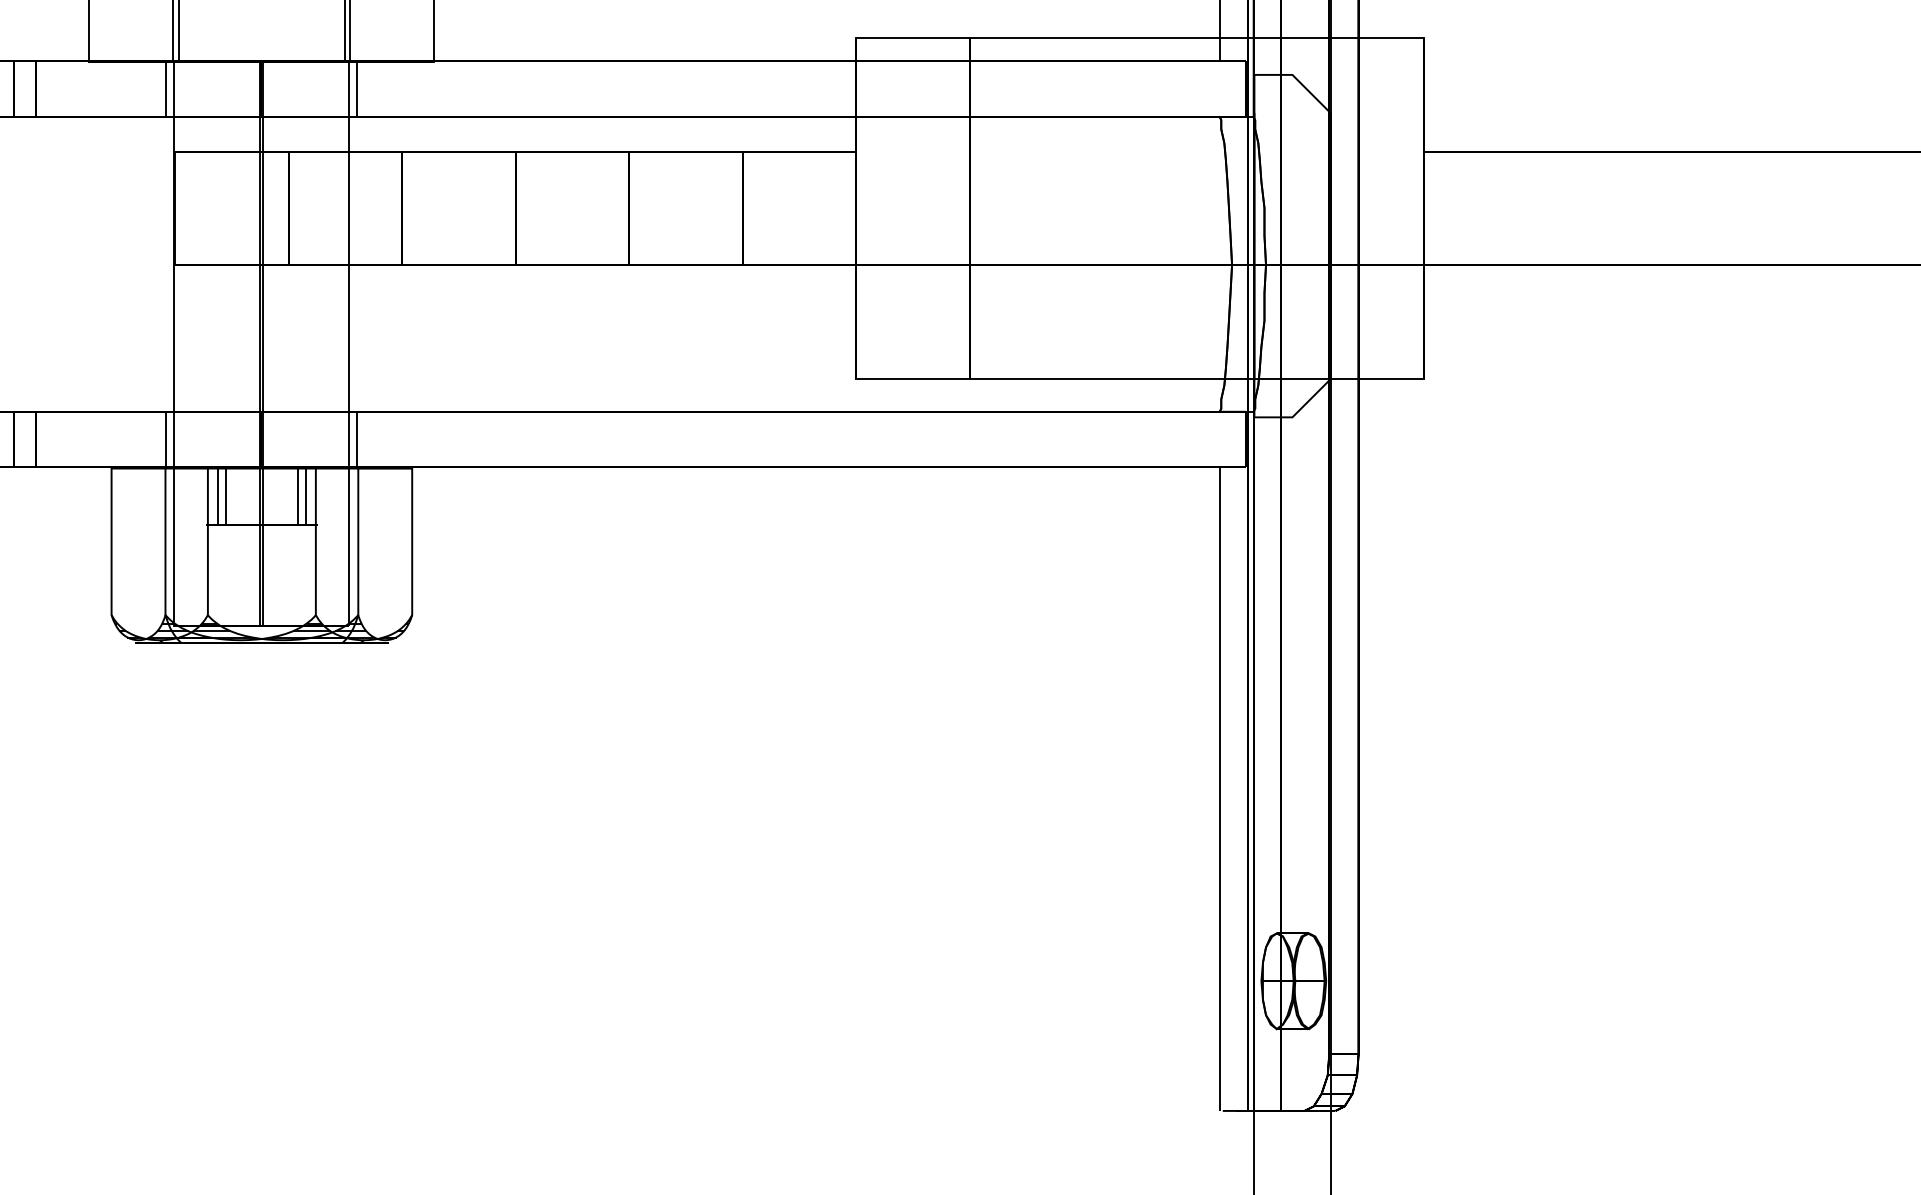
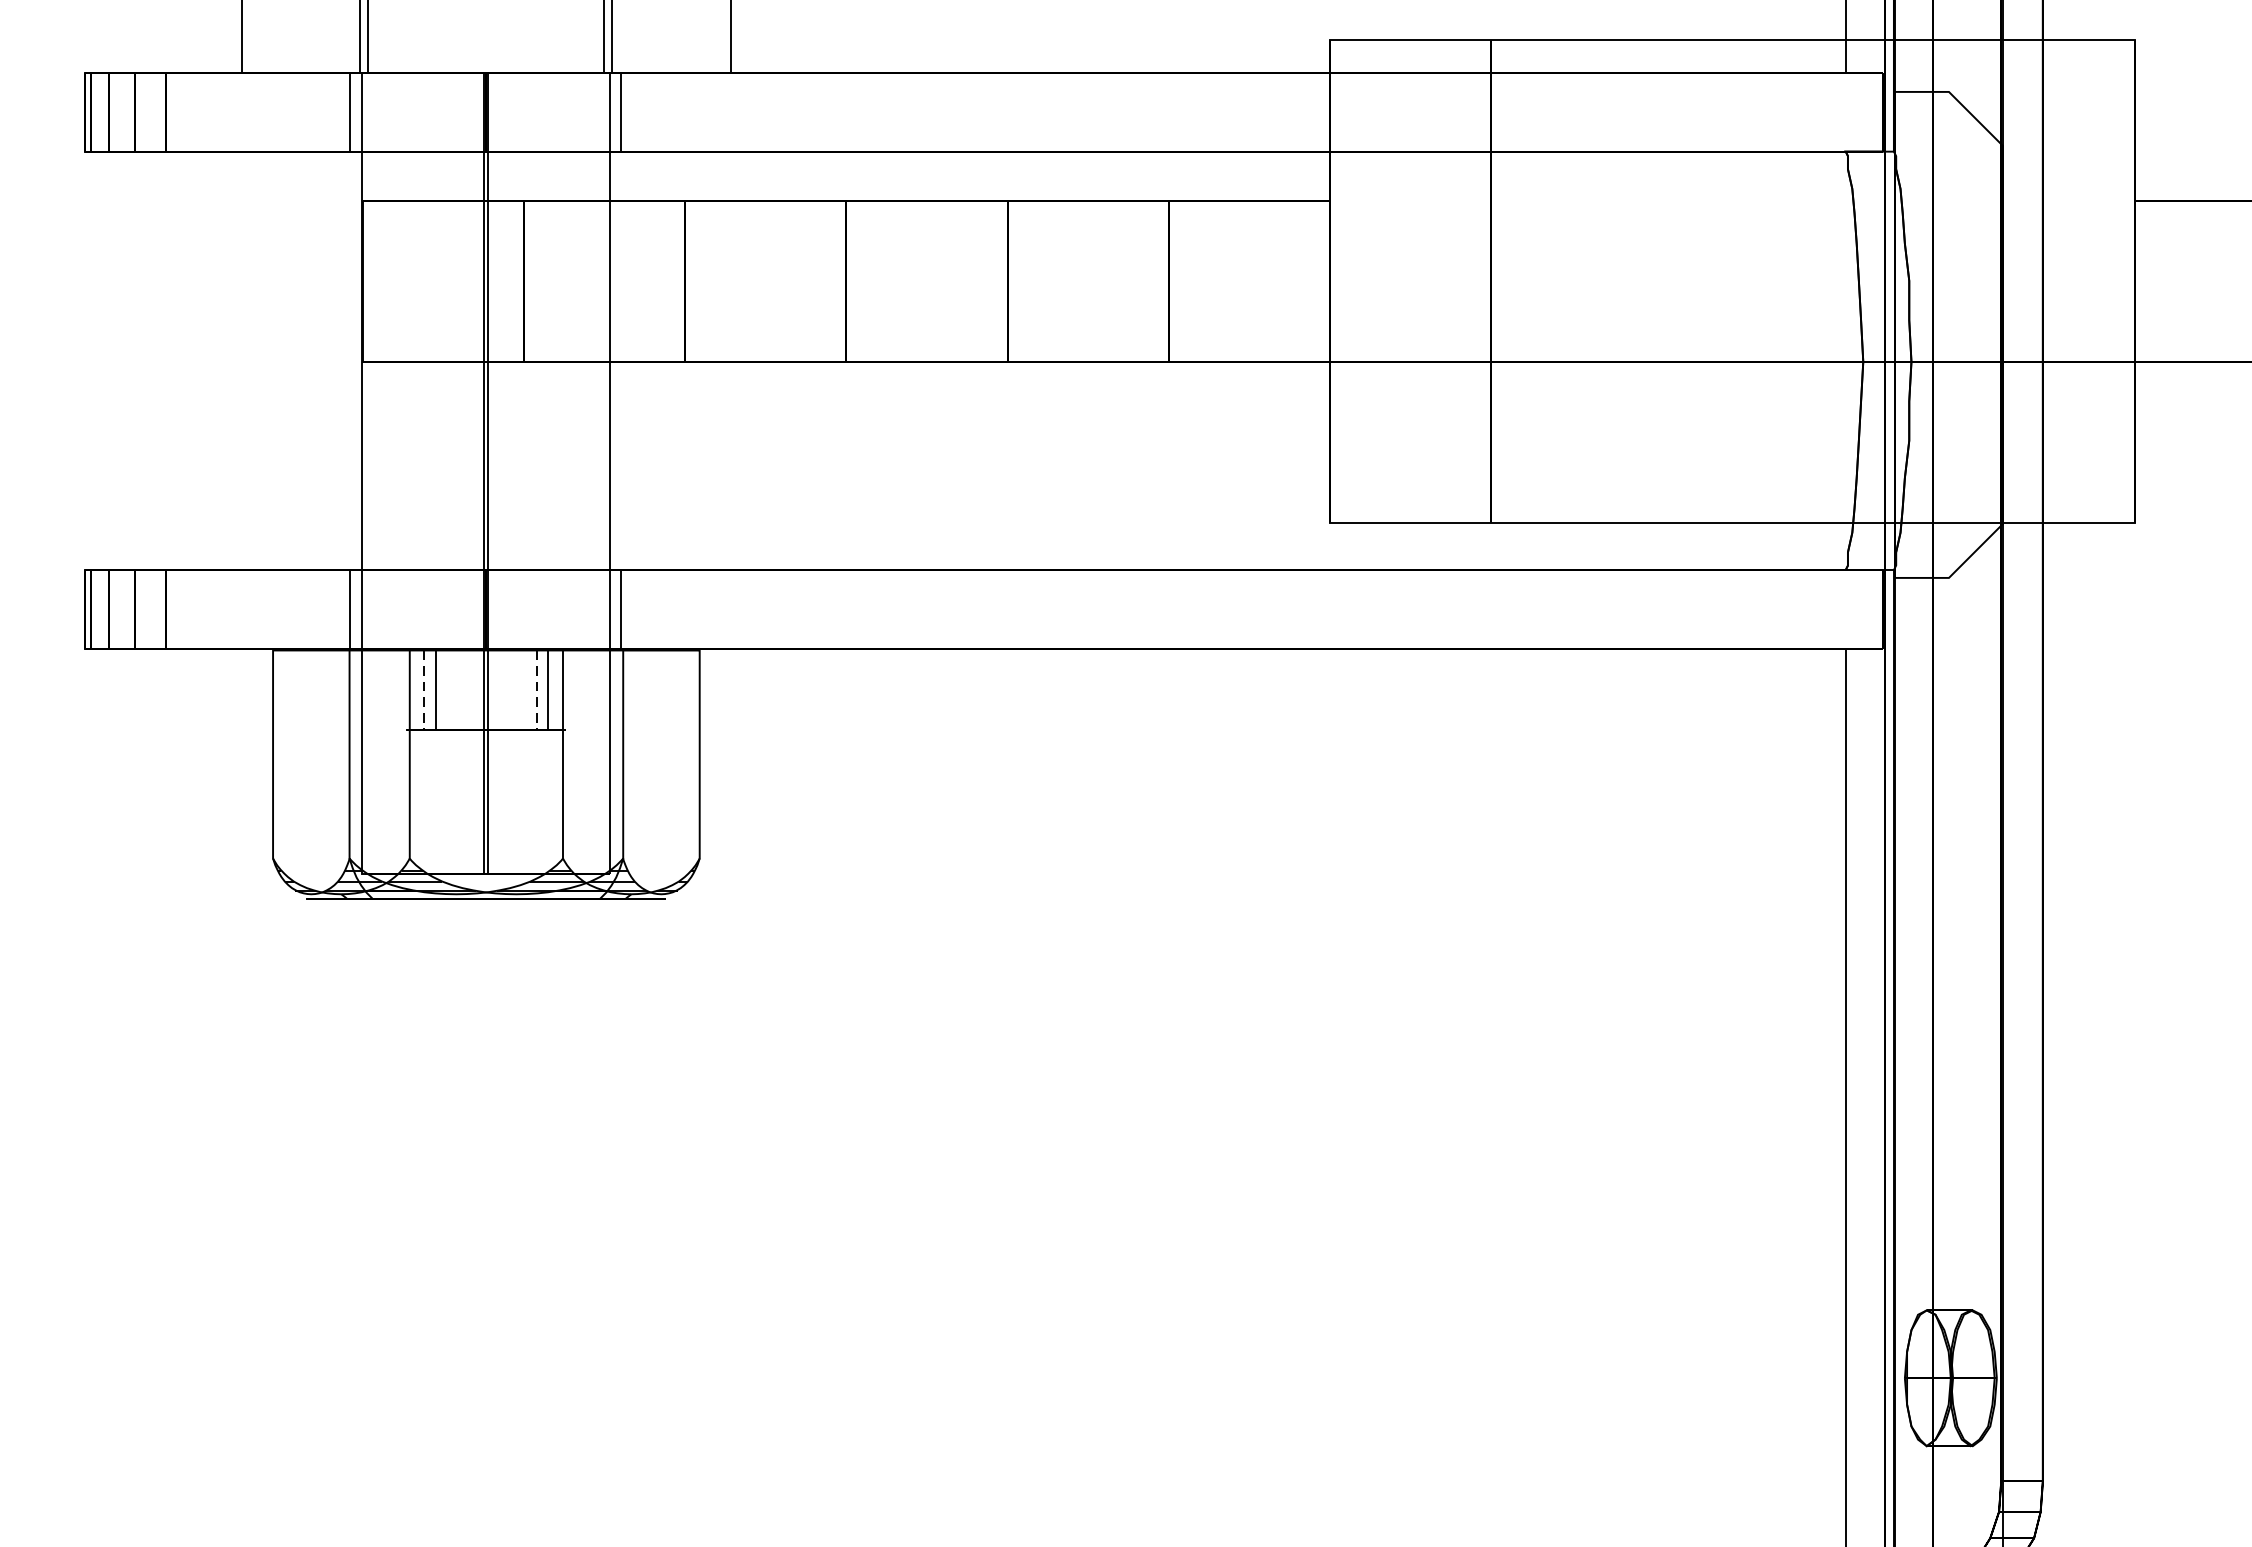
line: (218, 497) -> (424, 691), solid -> dashed
line: (297, 497) -> (536, 691), solid -> dashed

